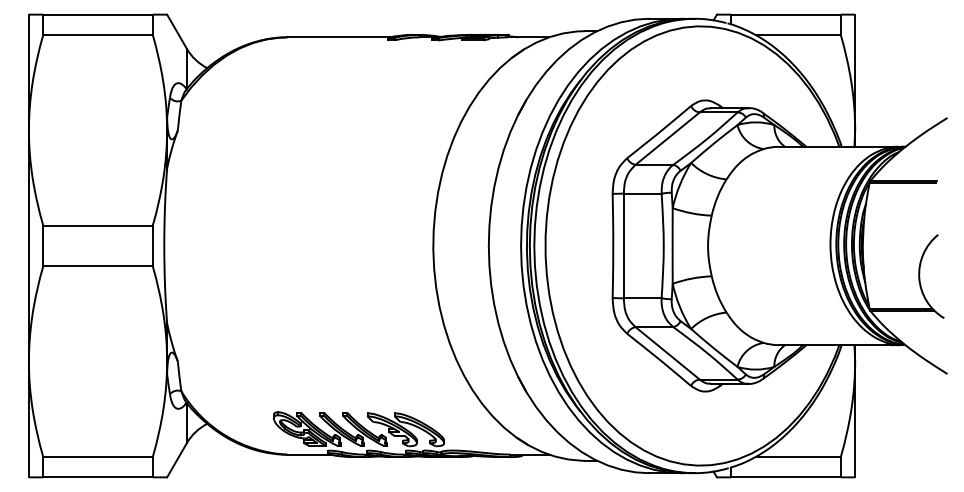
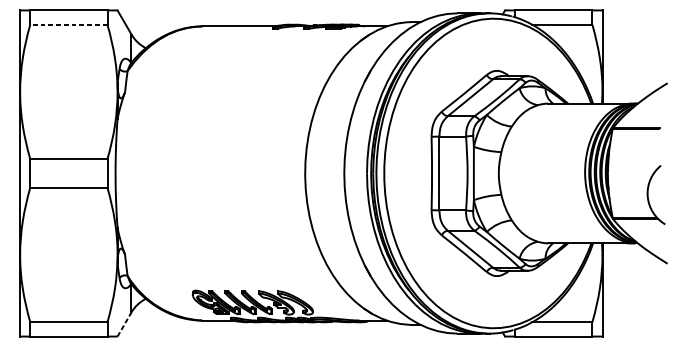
line: (98, 35) -> (69, 25), solid -> dashed
line: (176, 460) -> (124, 324), solid -> dashed

